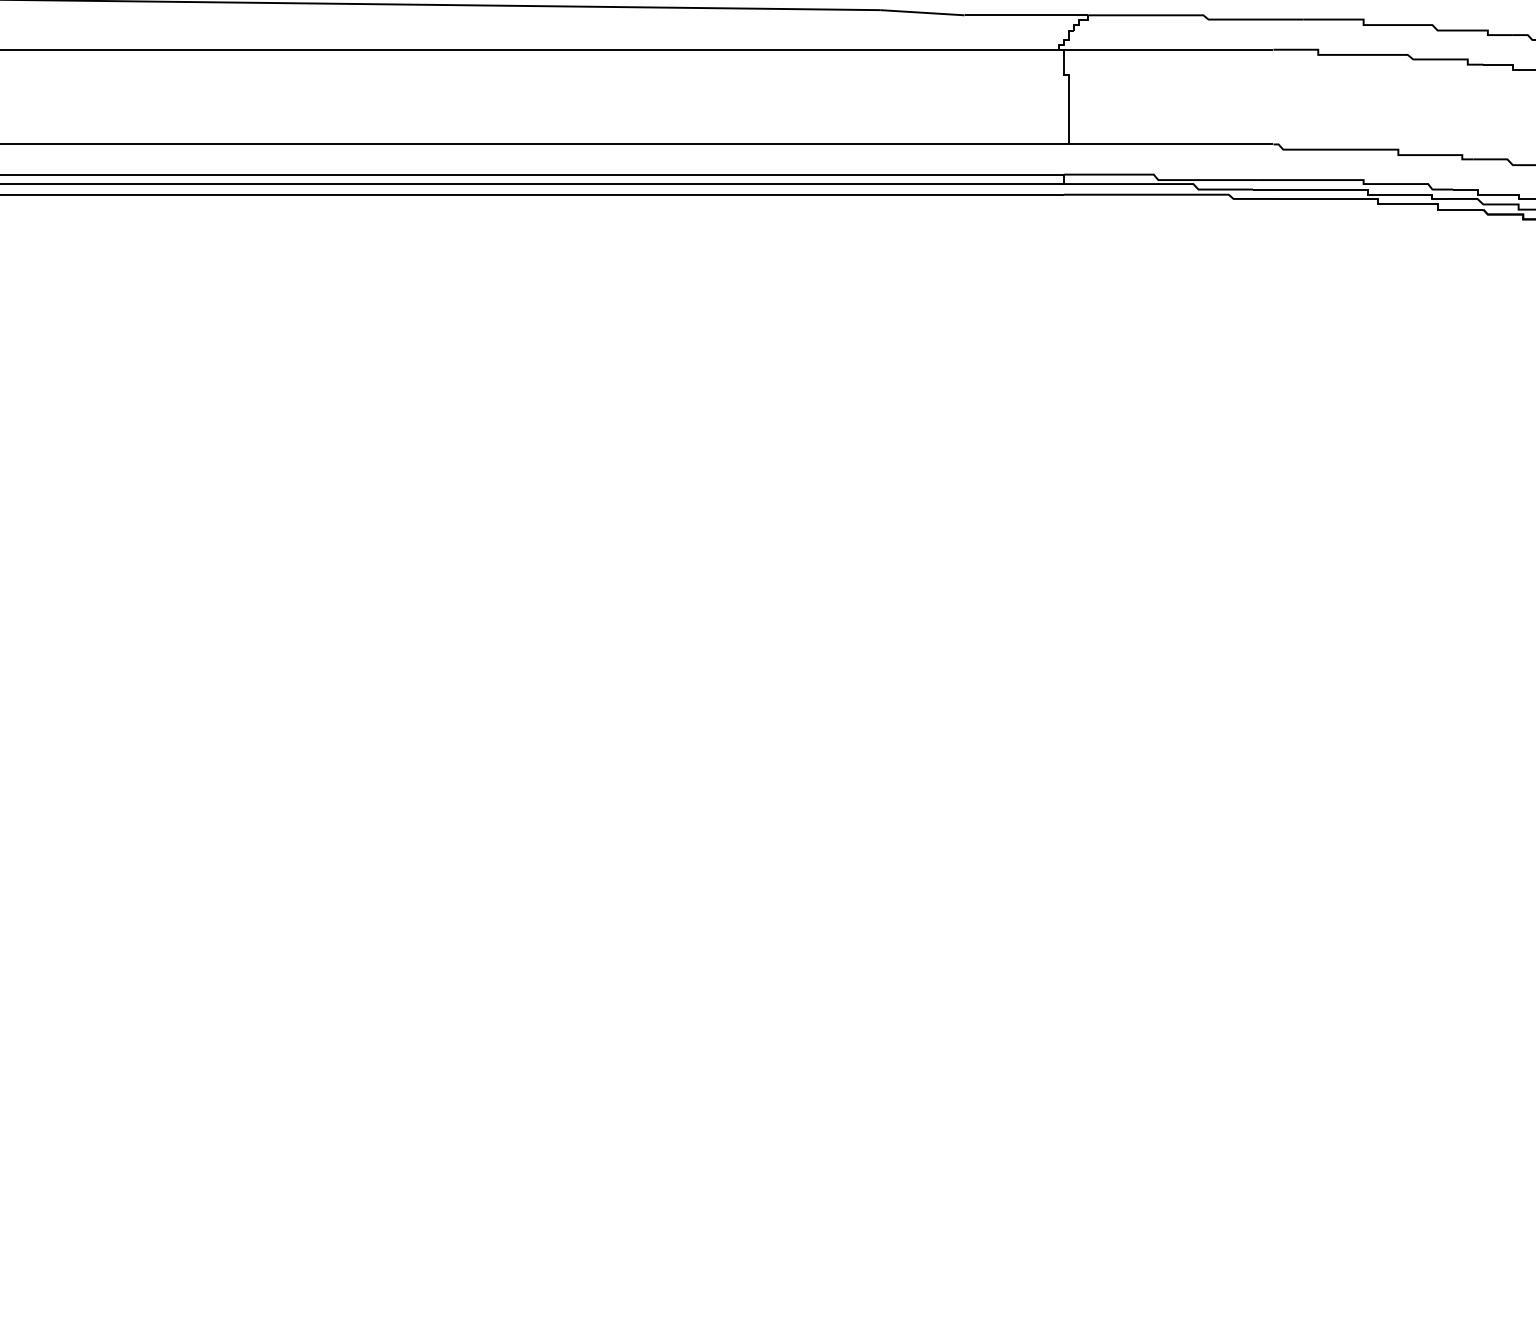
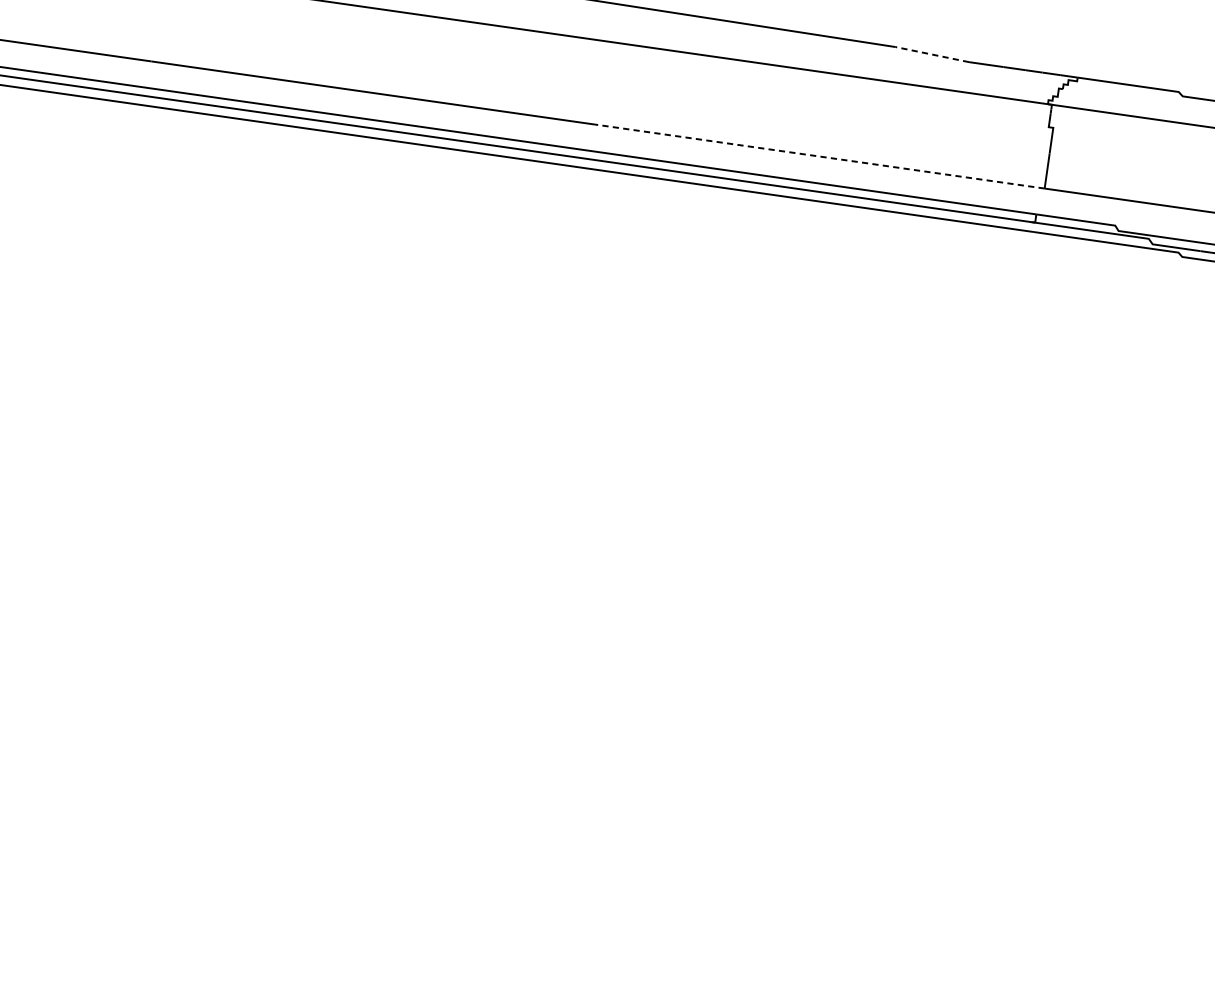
line: (921, 12) -> (931, 54), solid -> dashed
line: (814, 144) -> (821, 156), solid -> dashed

